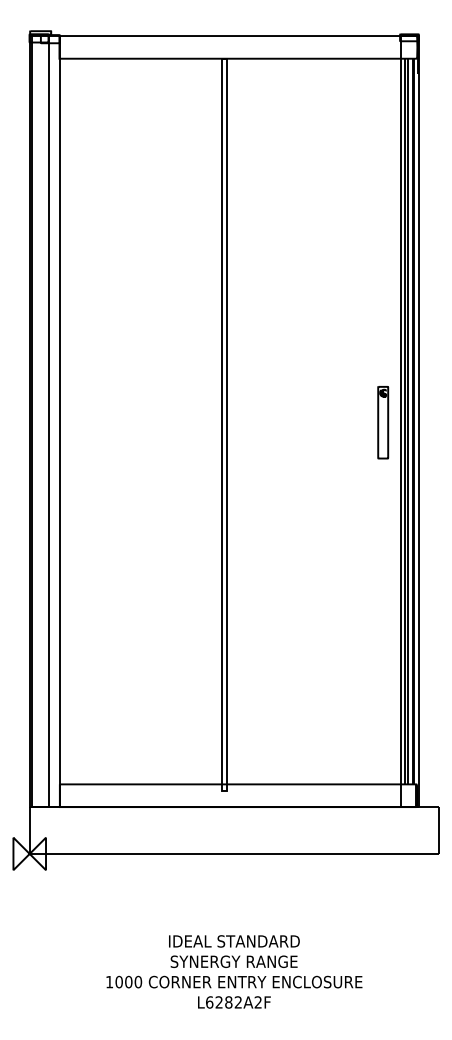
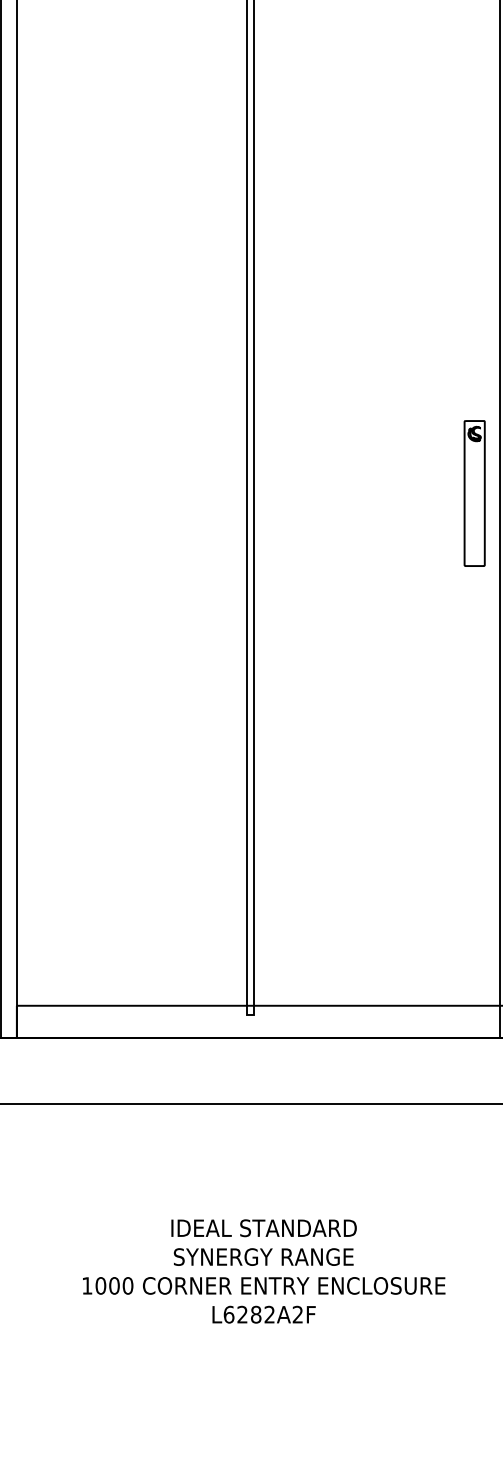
part: (383, 422) -> (475, 493), size x1.43

